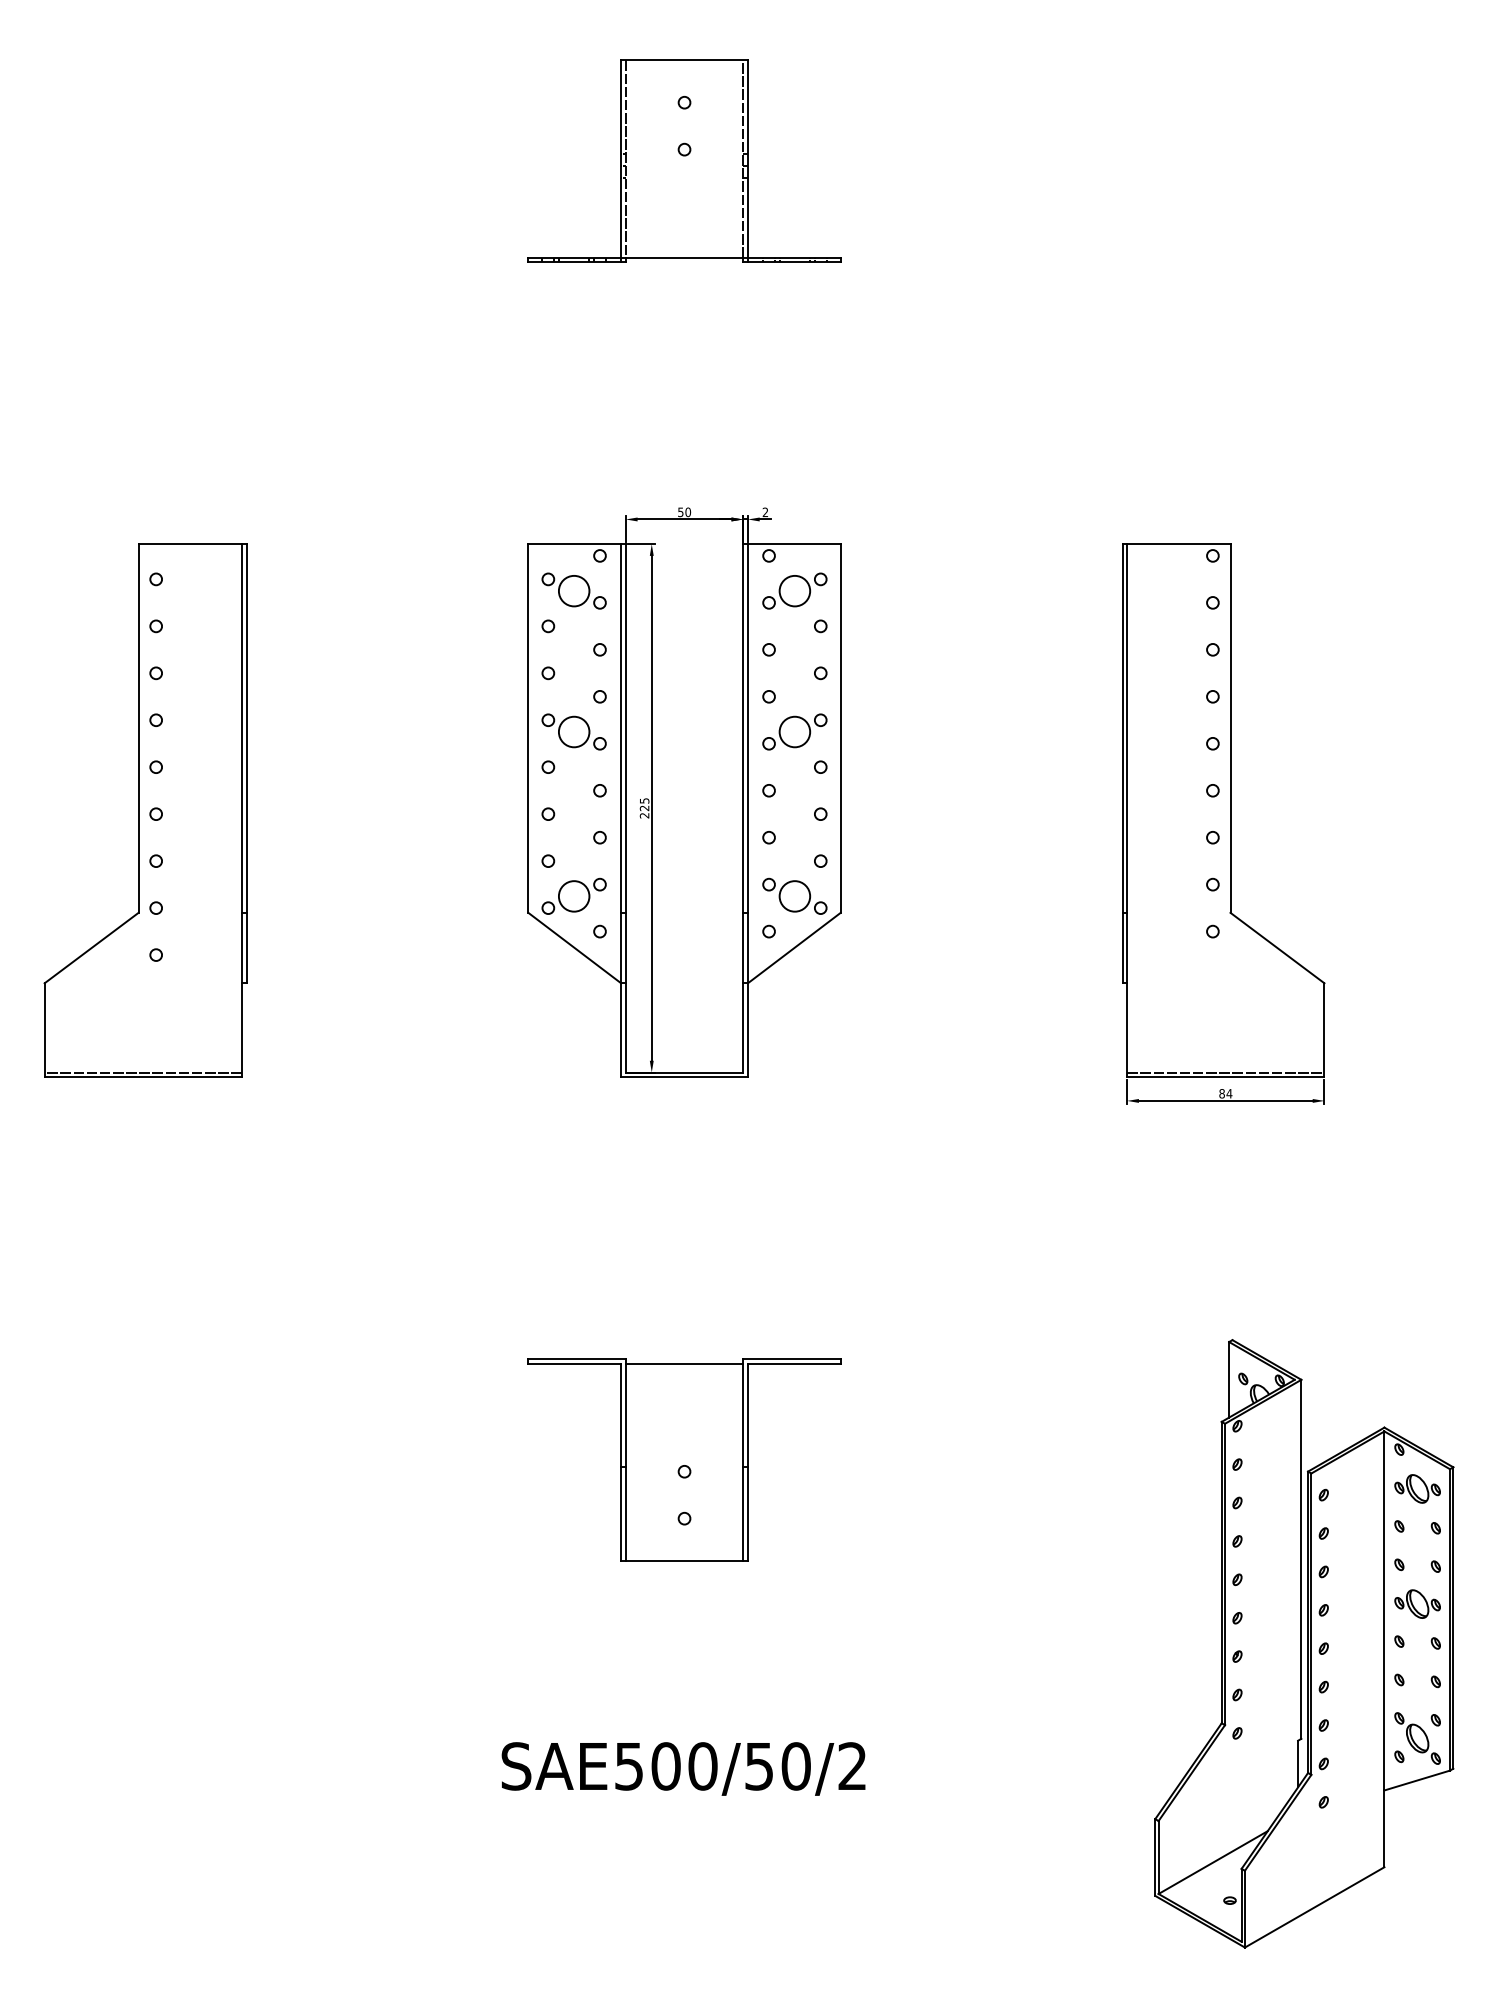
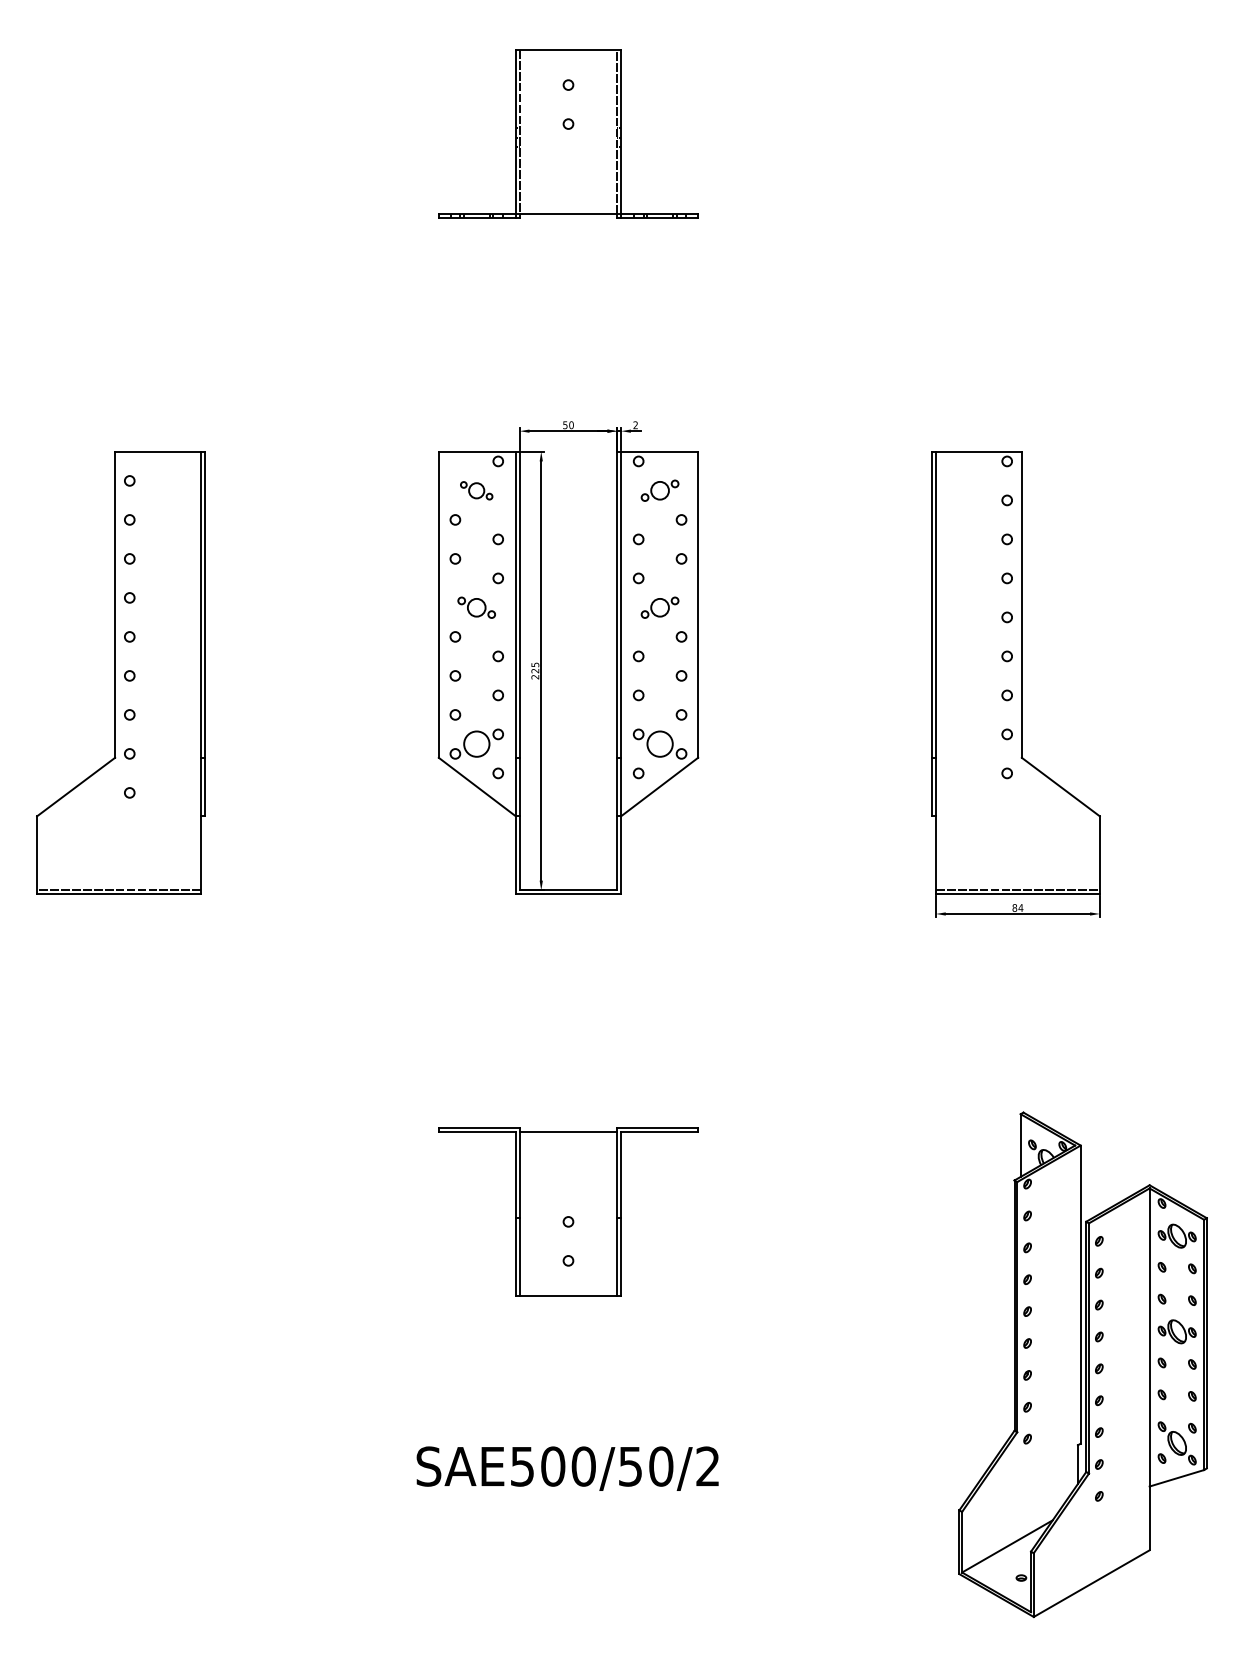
part: (573, 590) -> (476, 490), size x0.6
part: (794, 590) -> (659, 490), size x0.7
part: (573, 731) -> (476, 607), size x0.7
part: (794, 731) -> (659, 607), size x0.7

